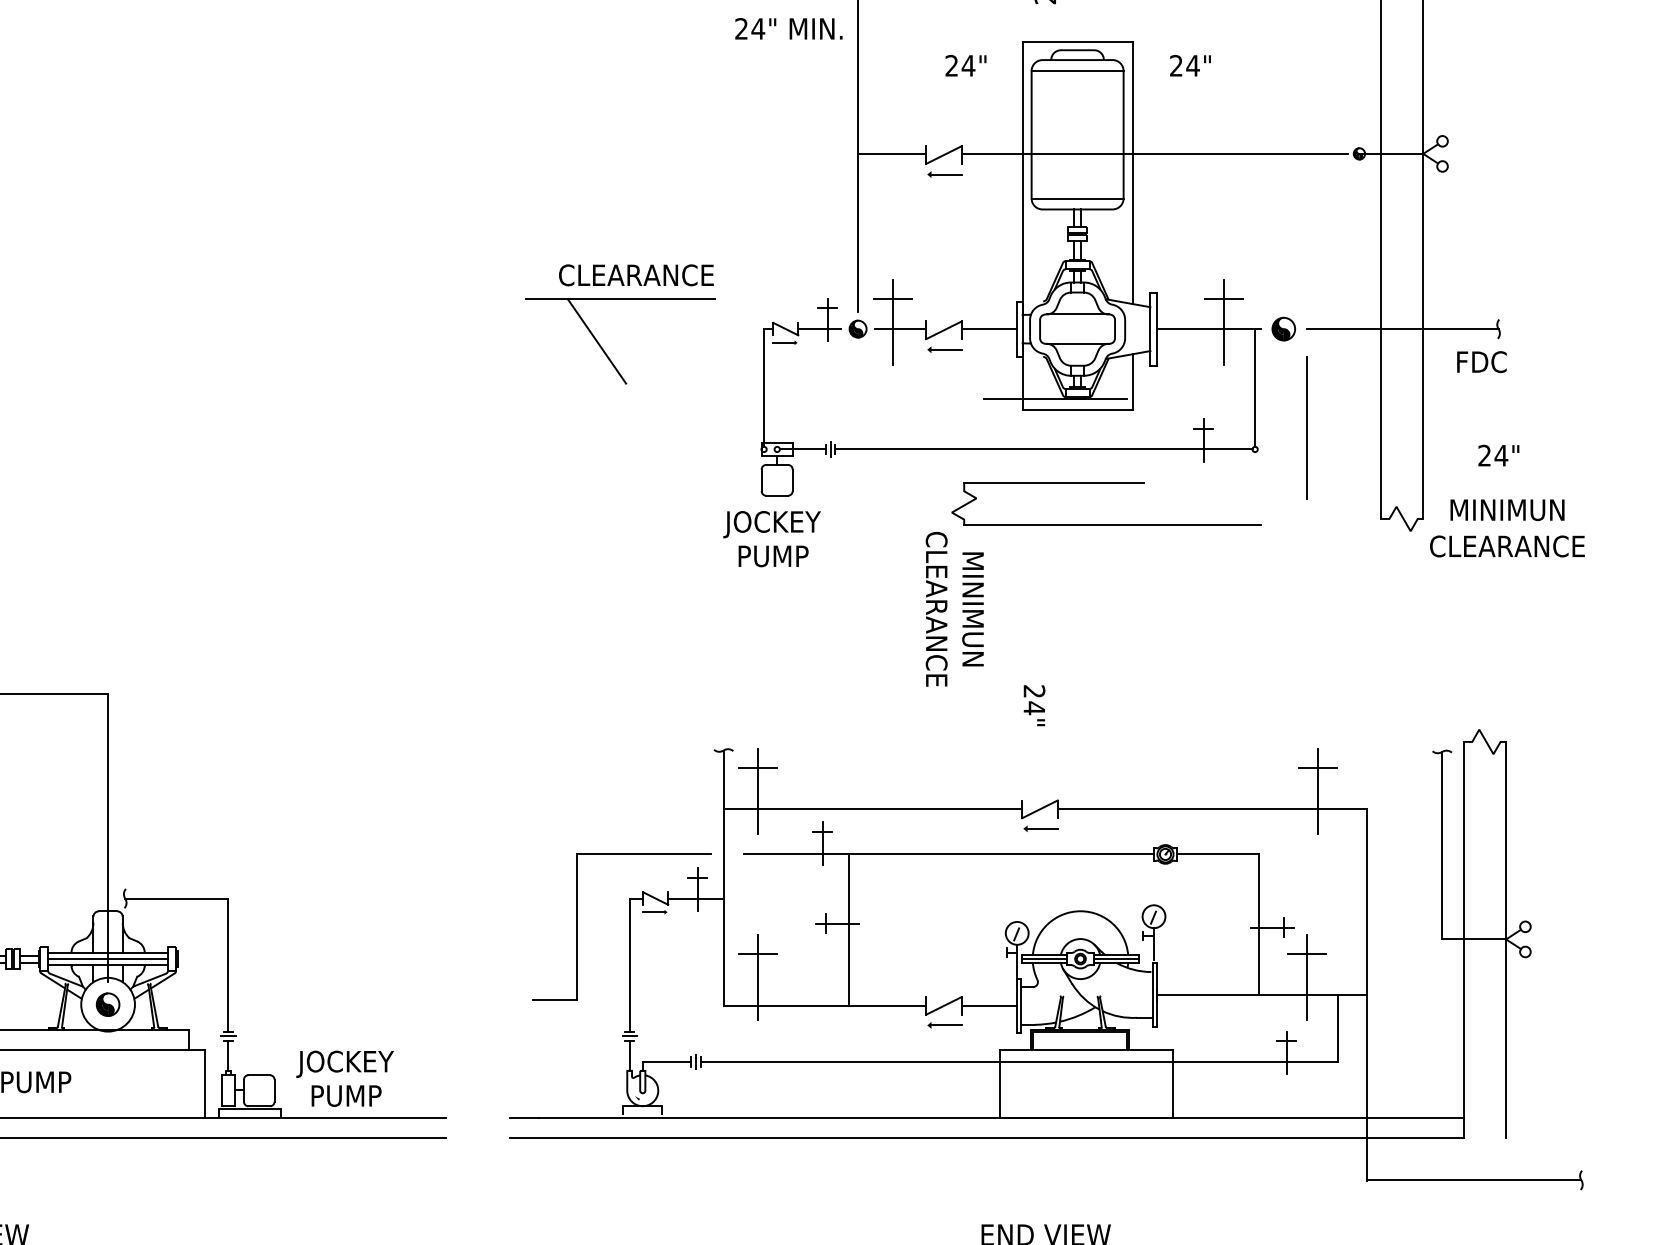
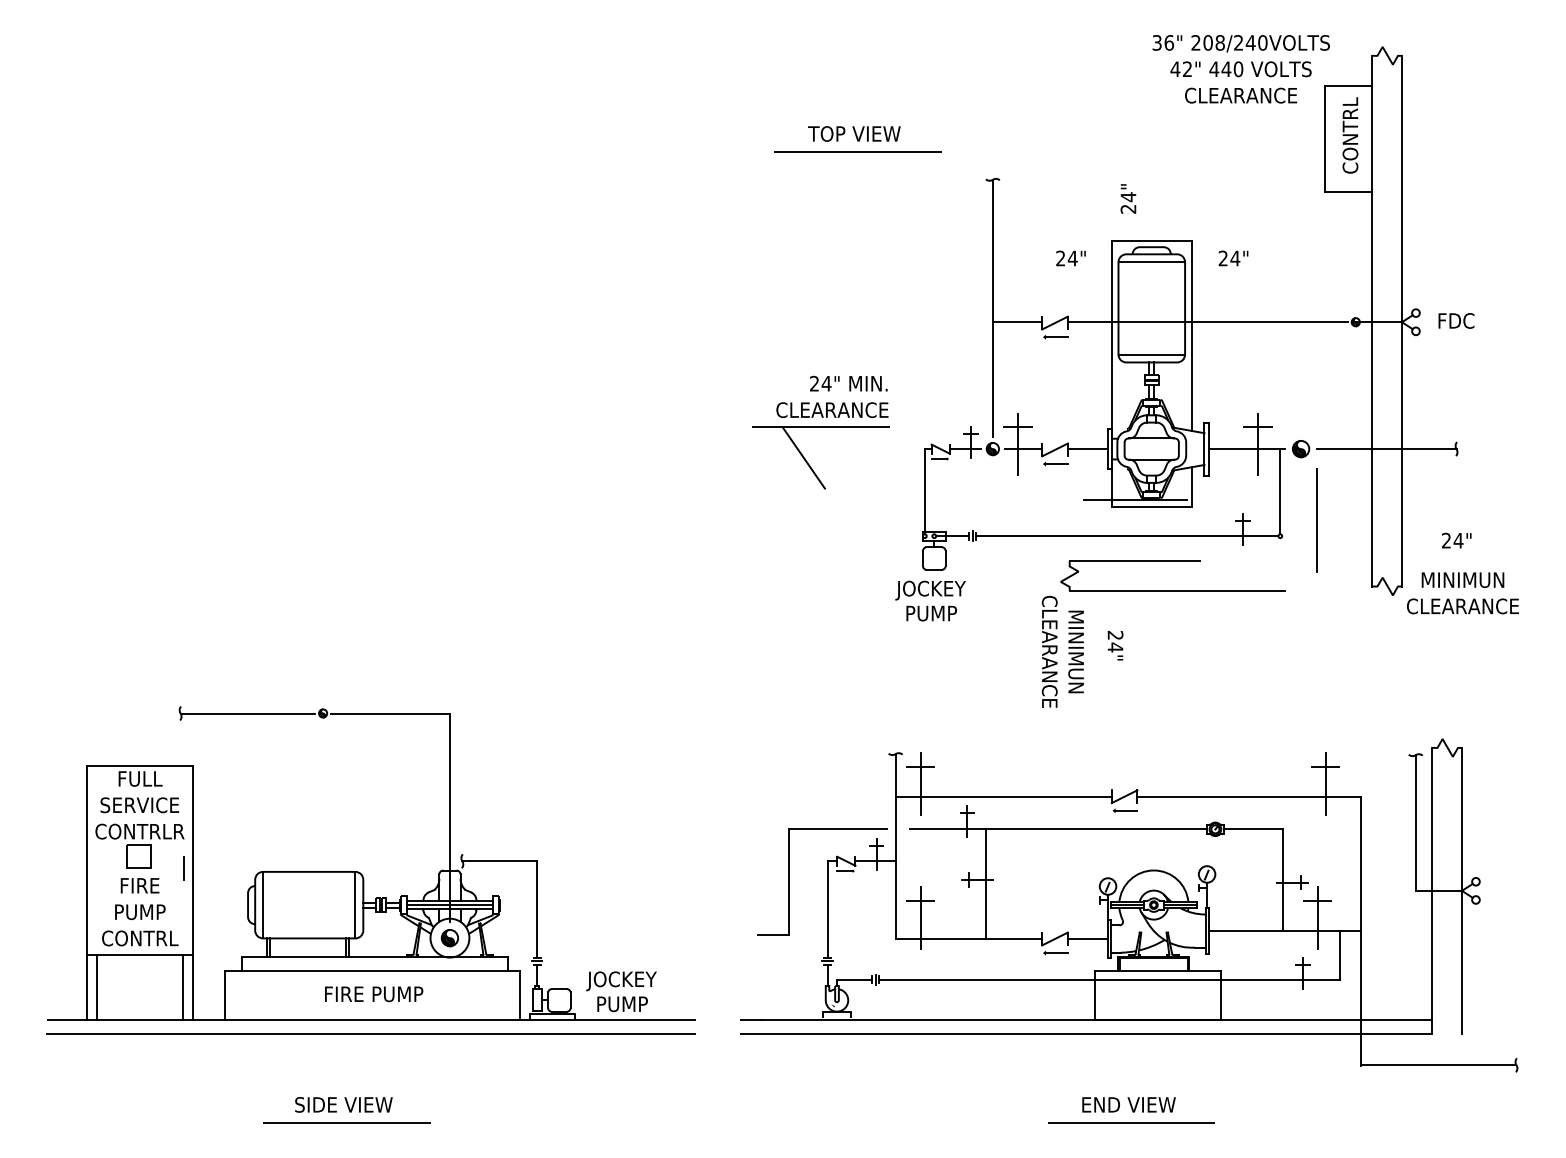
text: (788, 28) -> (848, 383), moved
text: (1481, 361) -> (1456, 320), moved
text: (1034, 705) -> (1115, 645), moved

